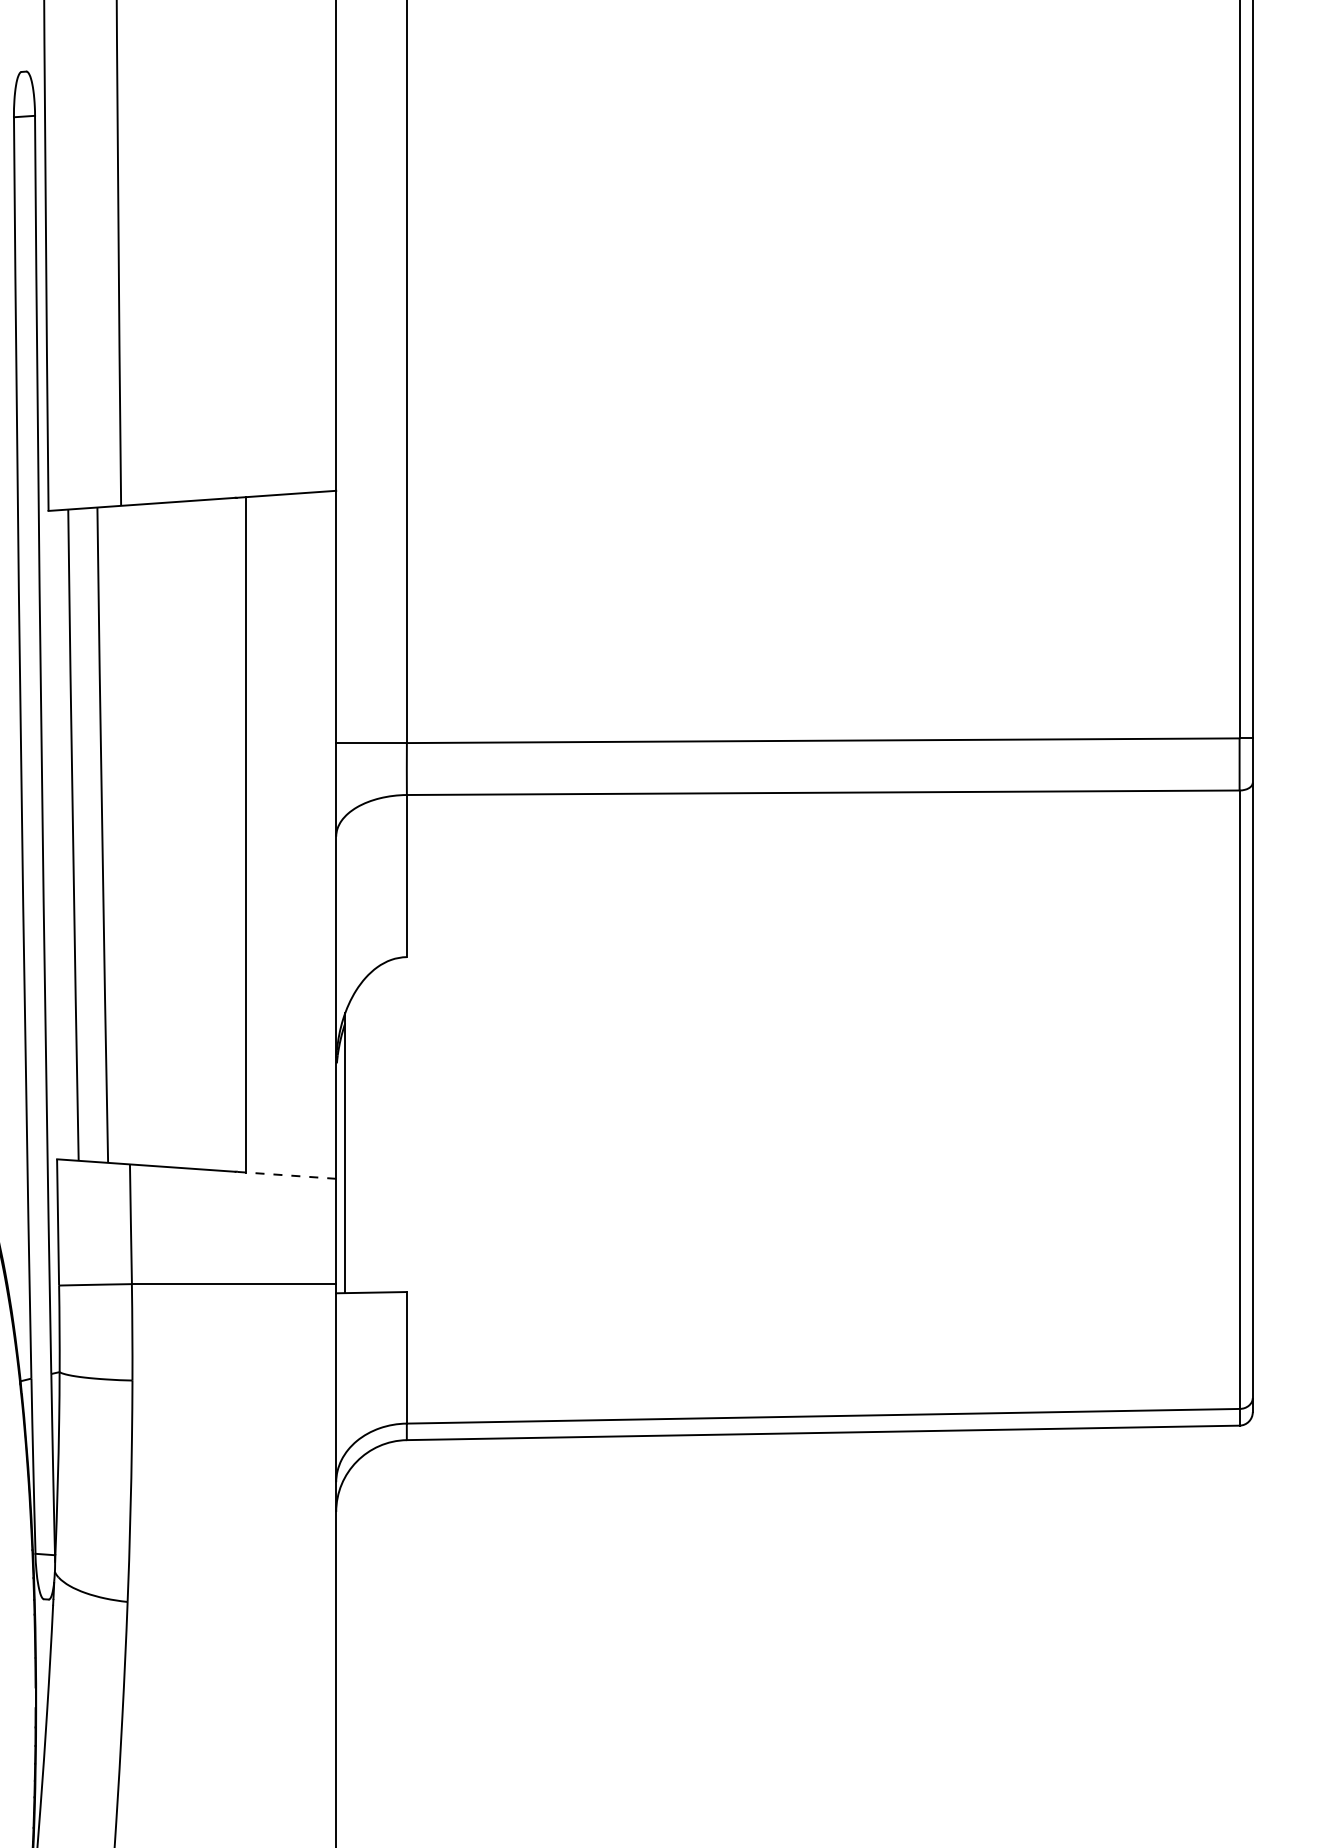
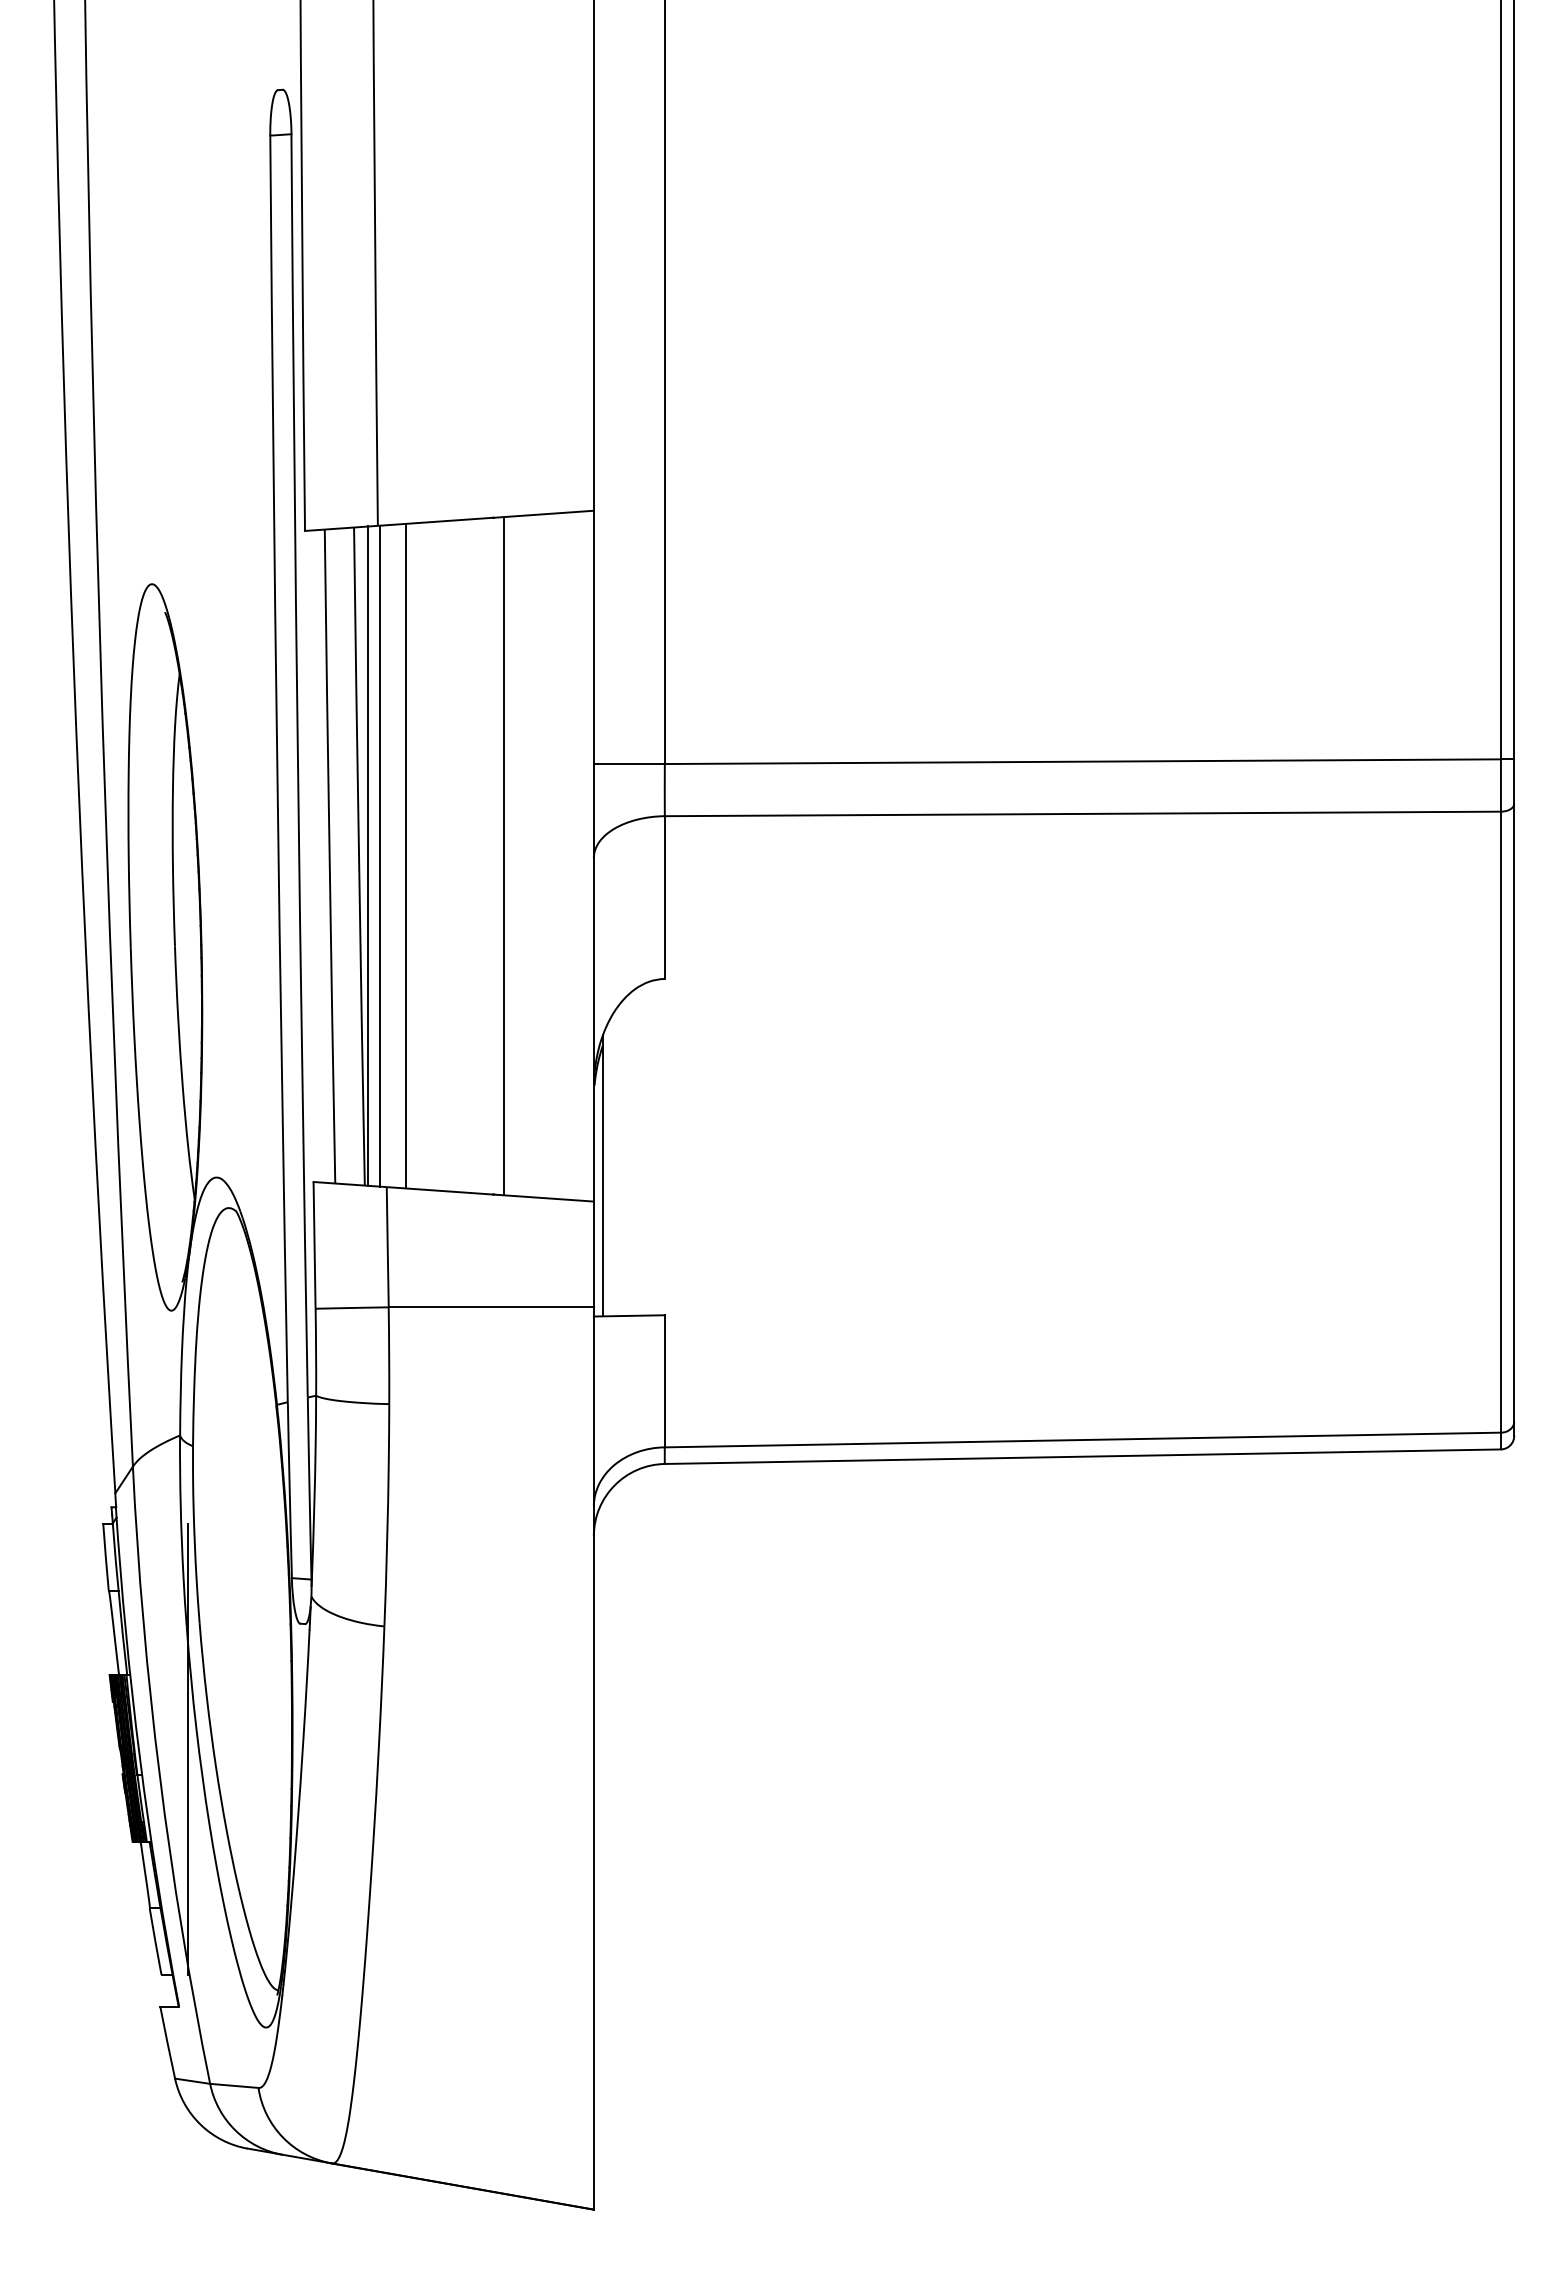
line: (111, 834) -> (368, 855), added
line: (123, 834) -> (380, 855), added
line: (148, 834) -> (405, 855), added
line: (287, 1175) -> (544, 1198), dashed -> solid

